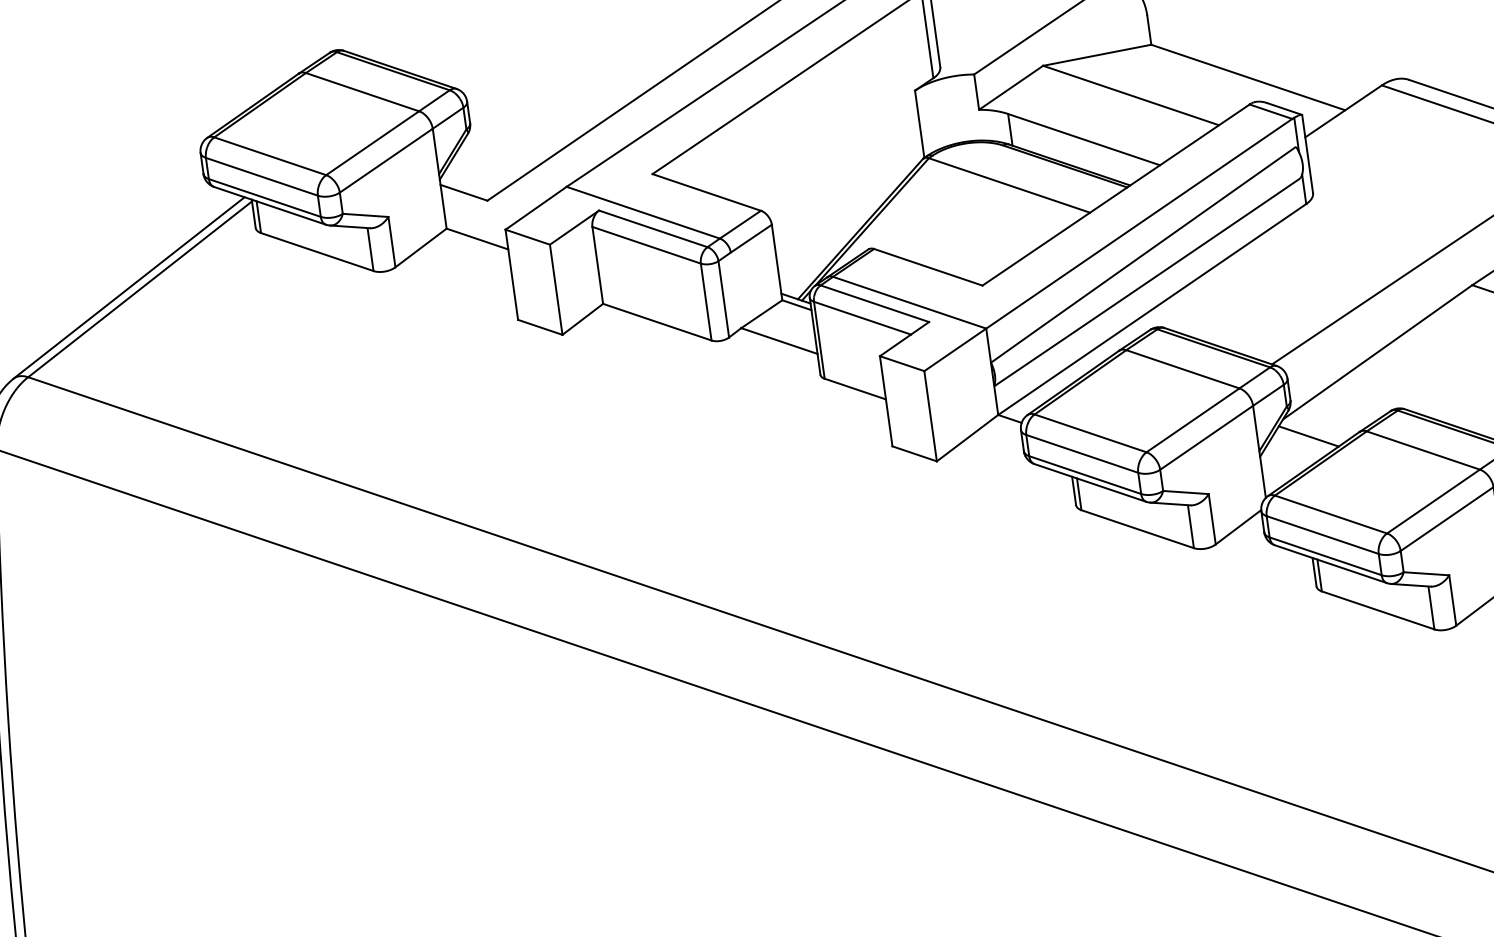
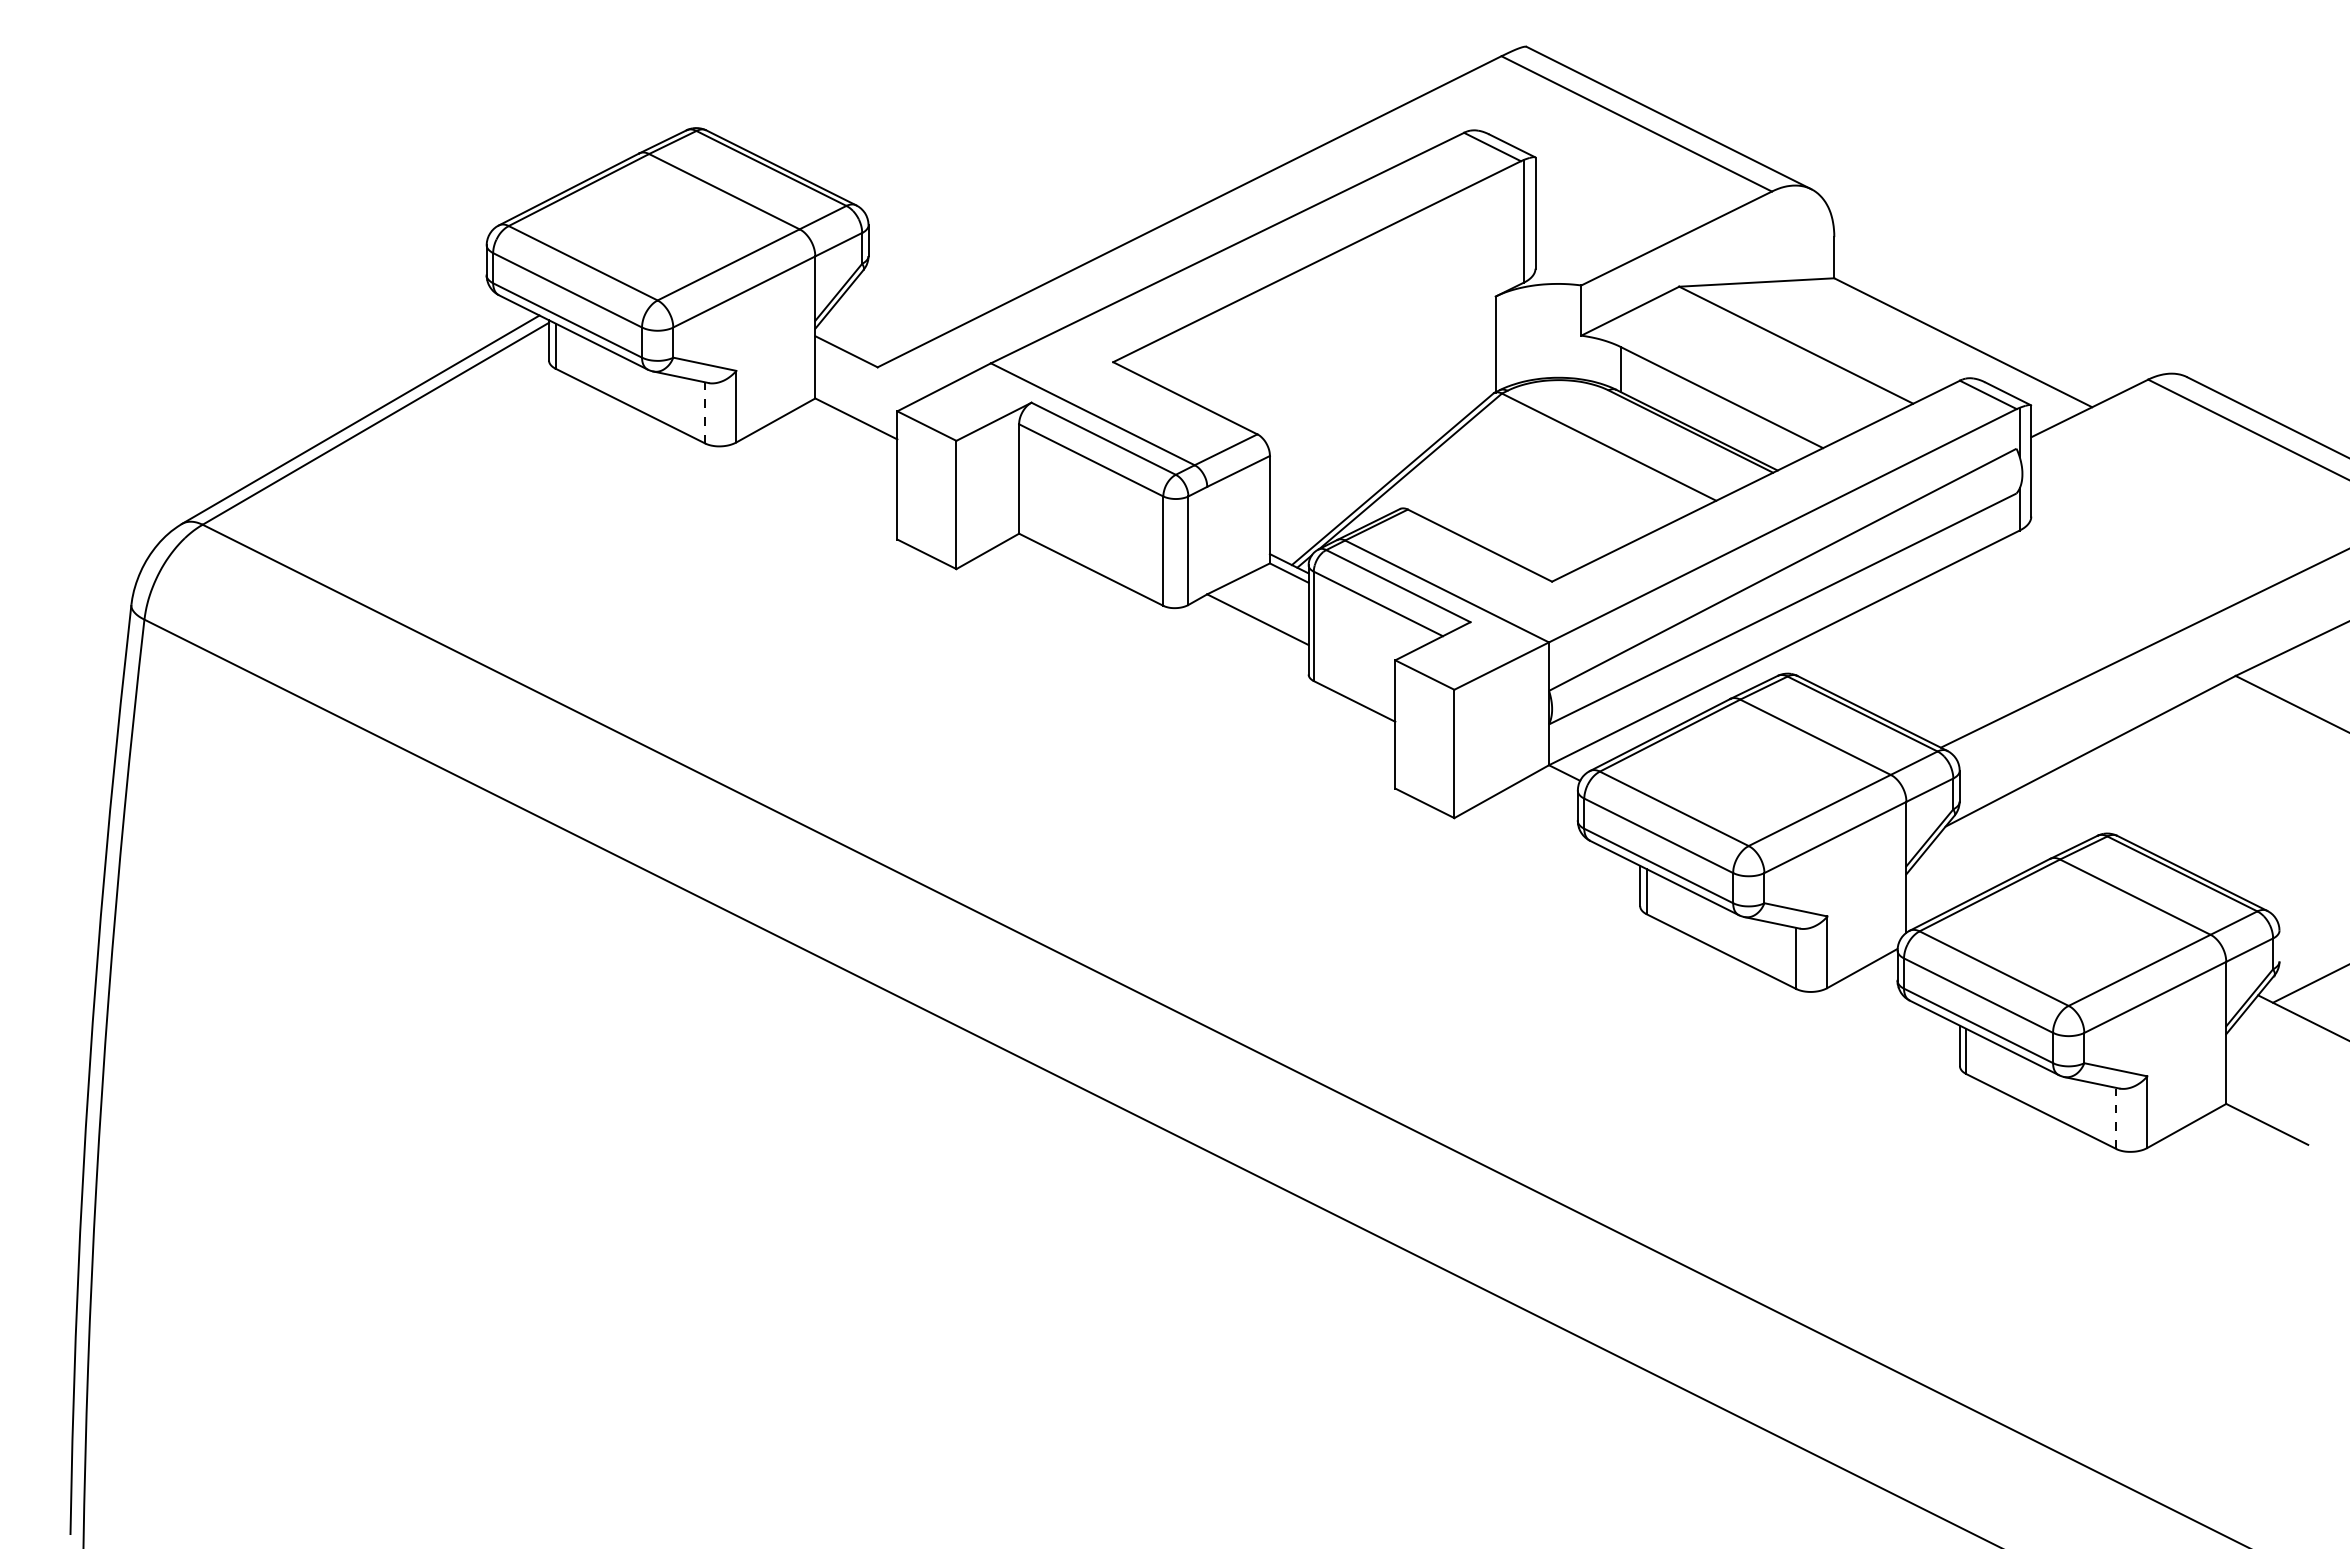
line: (370, 249) -> (705, 412), solid -> dashed
line: (1309, 436) -> (1978, 855), removed
line: (1431, 607) -> (2116, 1118), solid -> dashed

